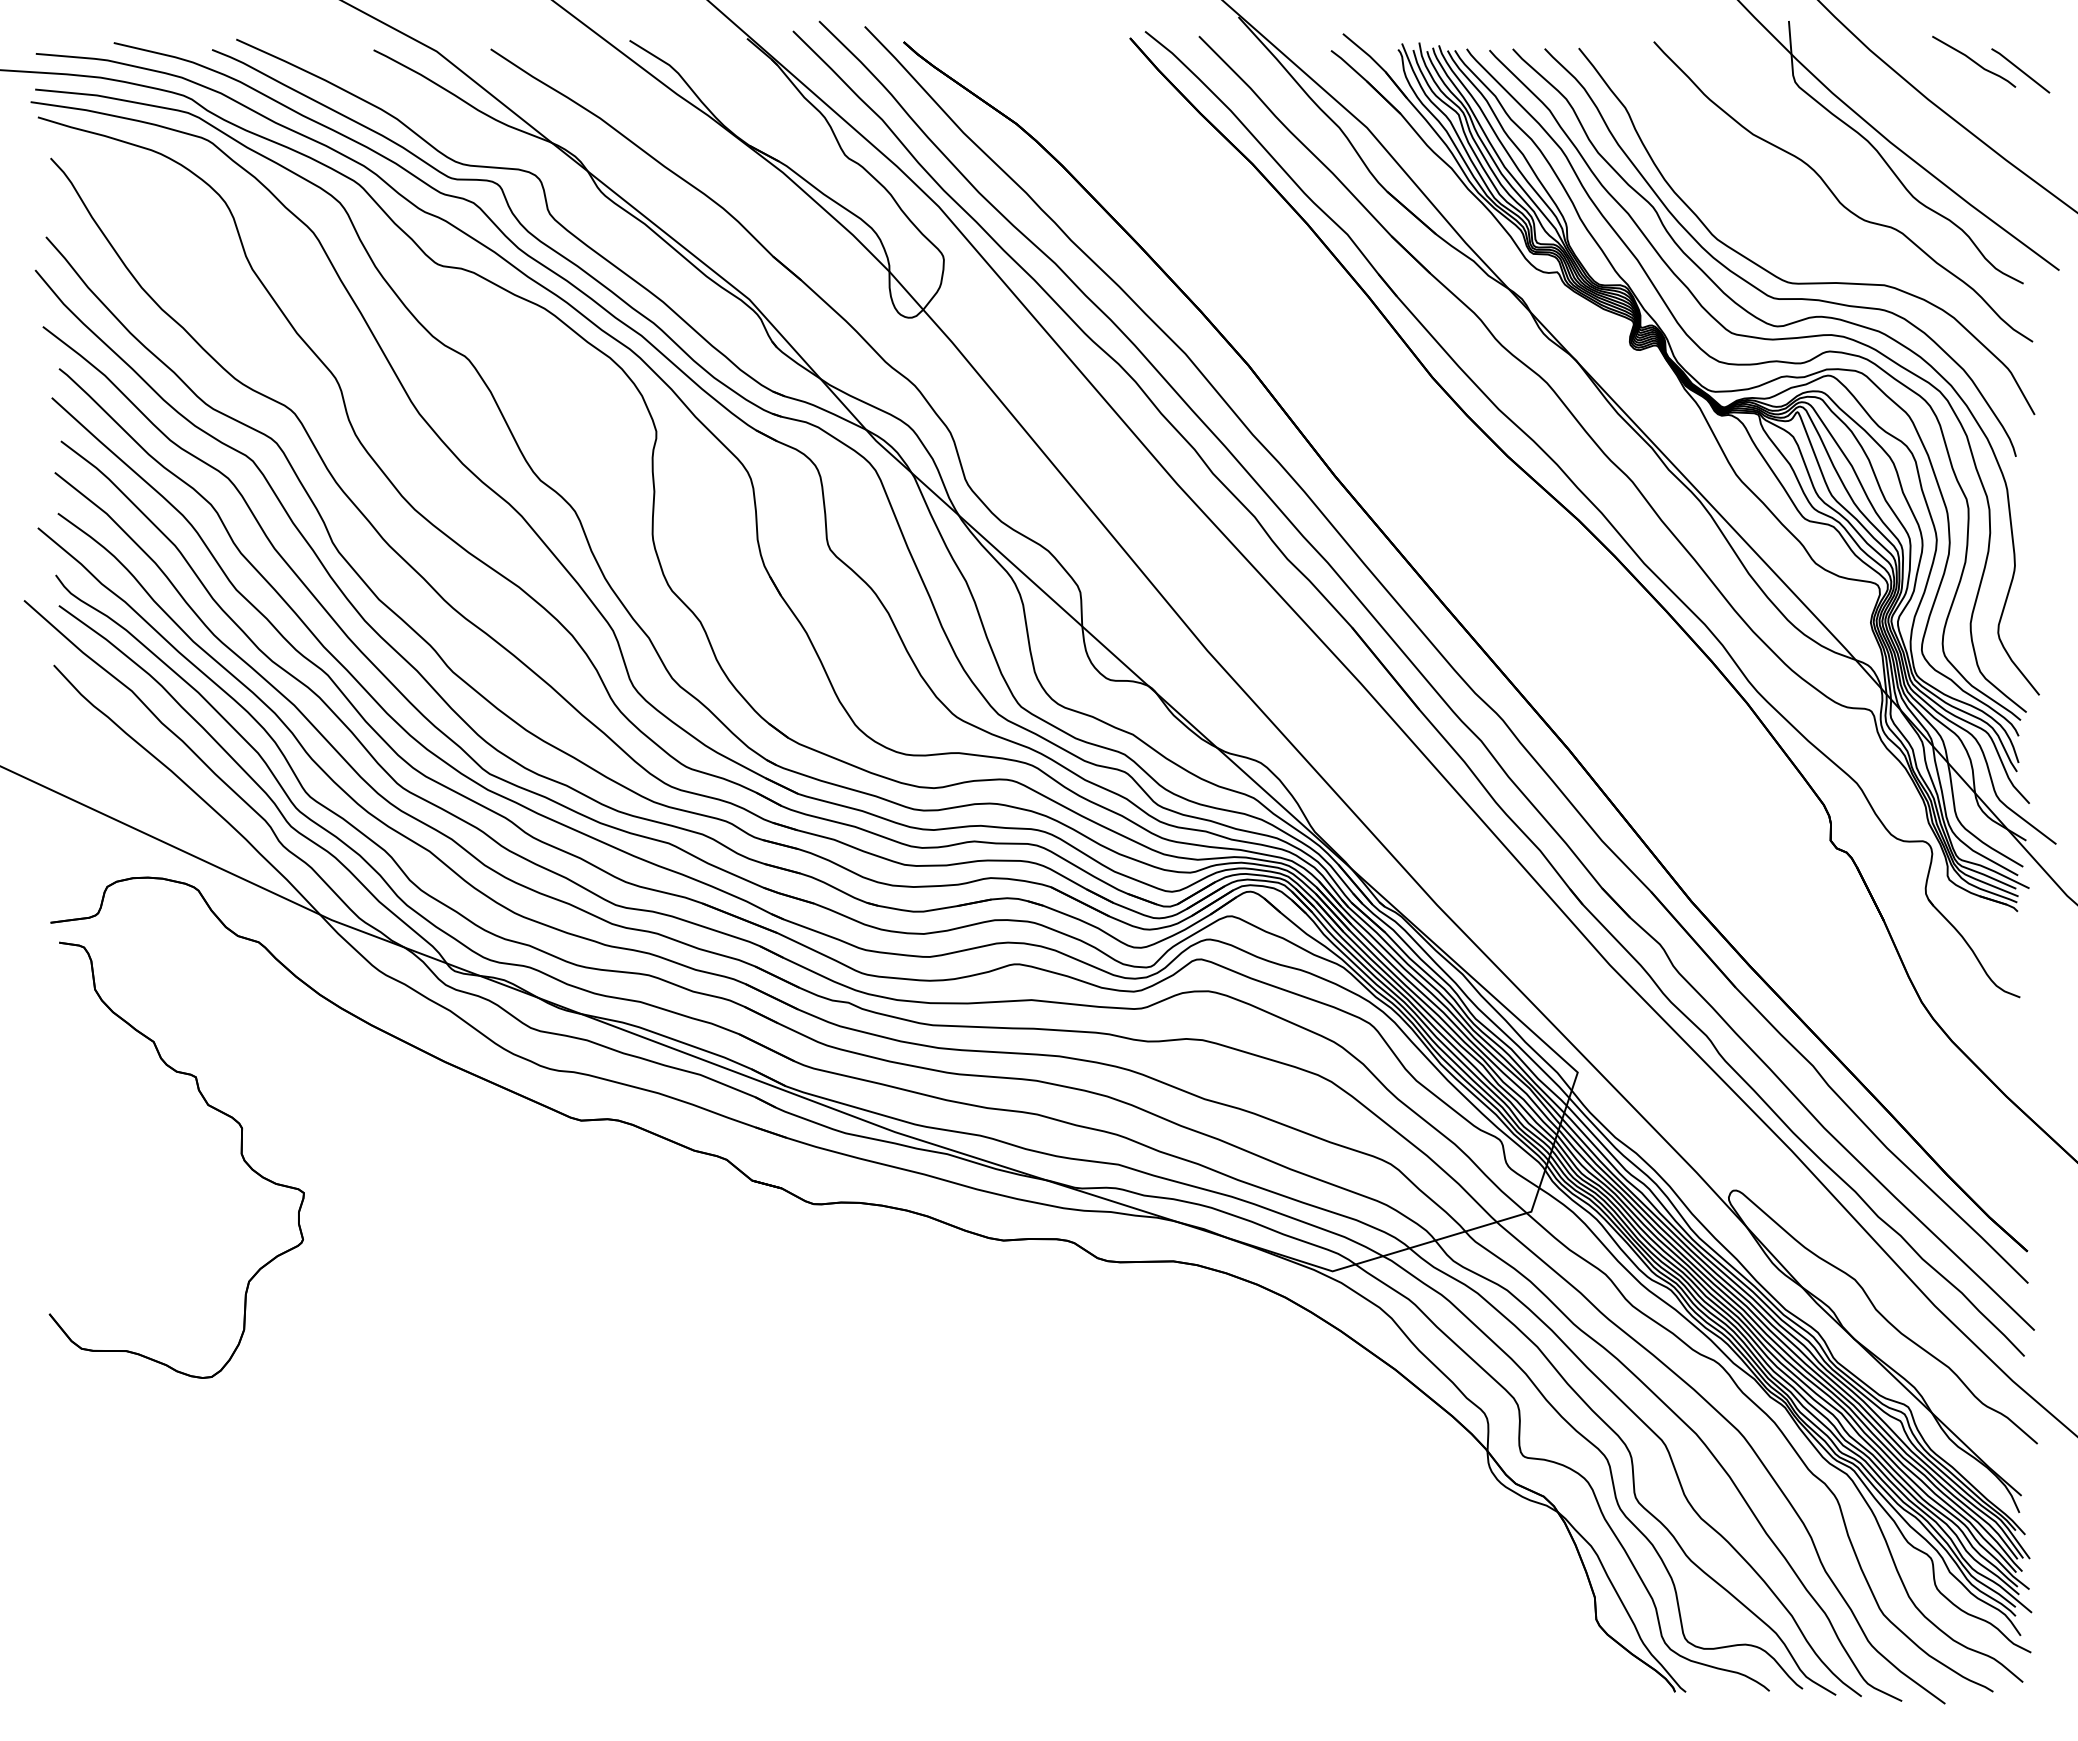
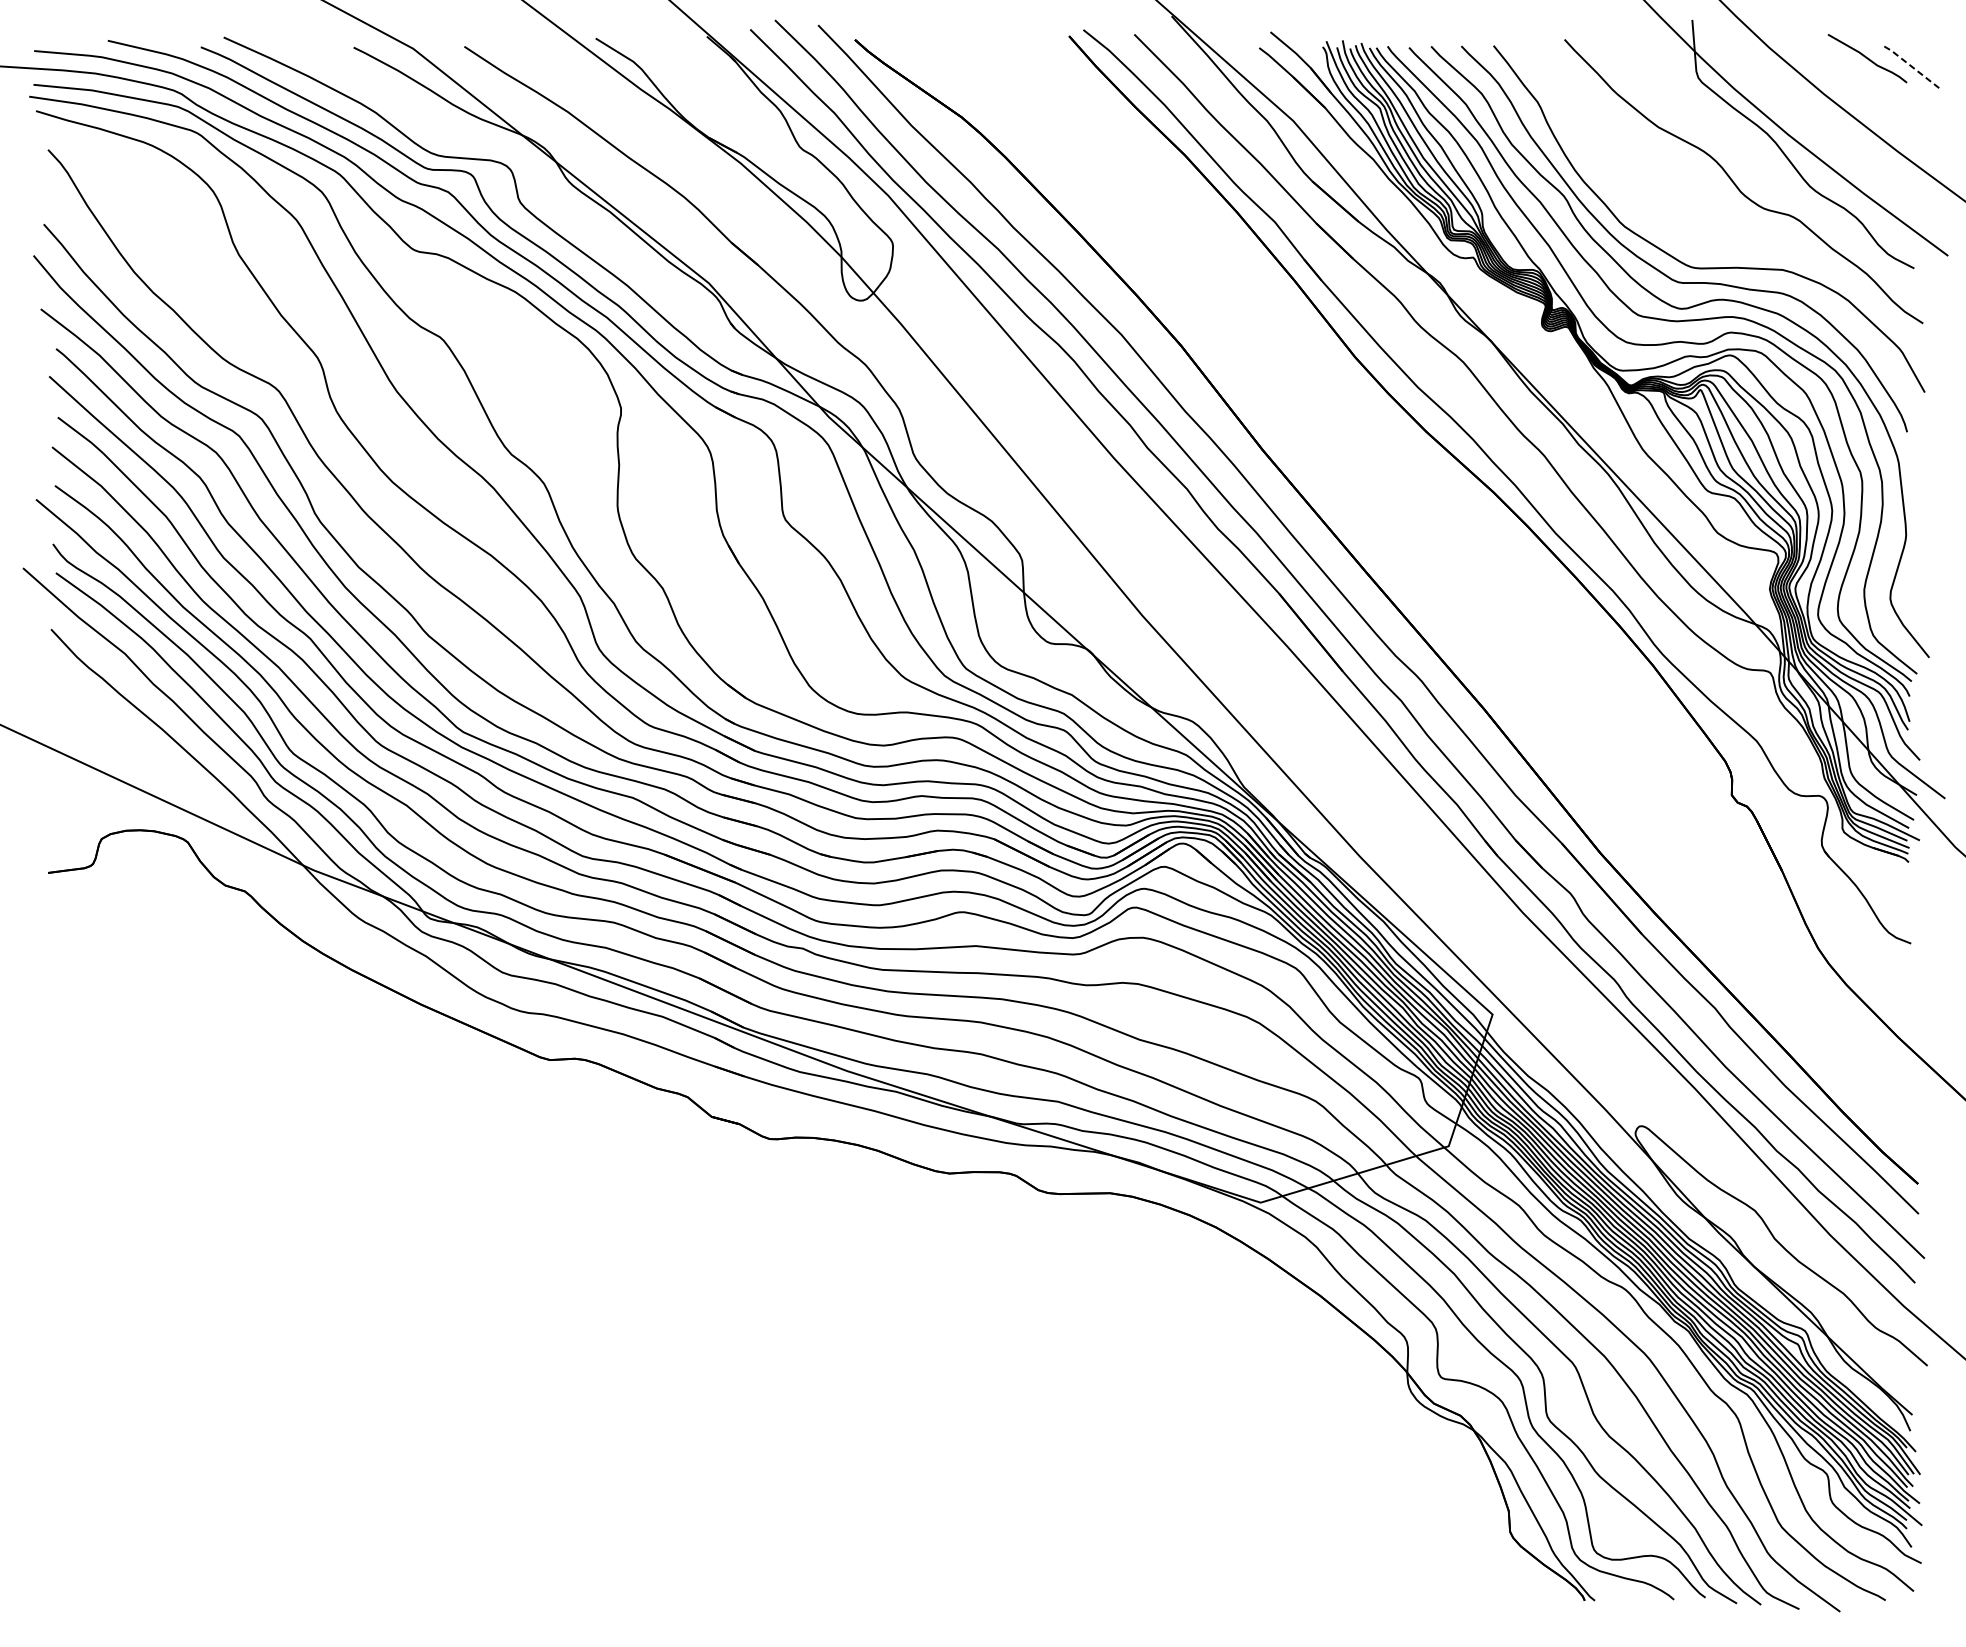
line: (2020, 70) -> (1911, 66), solid -> dashed
part: (208, 1106) -> (197, 1046), removed

